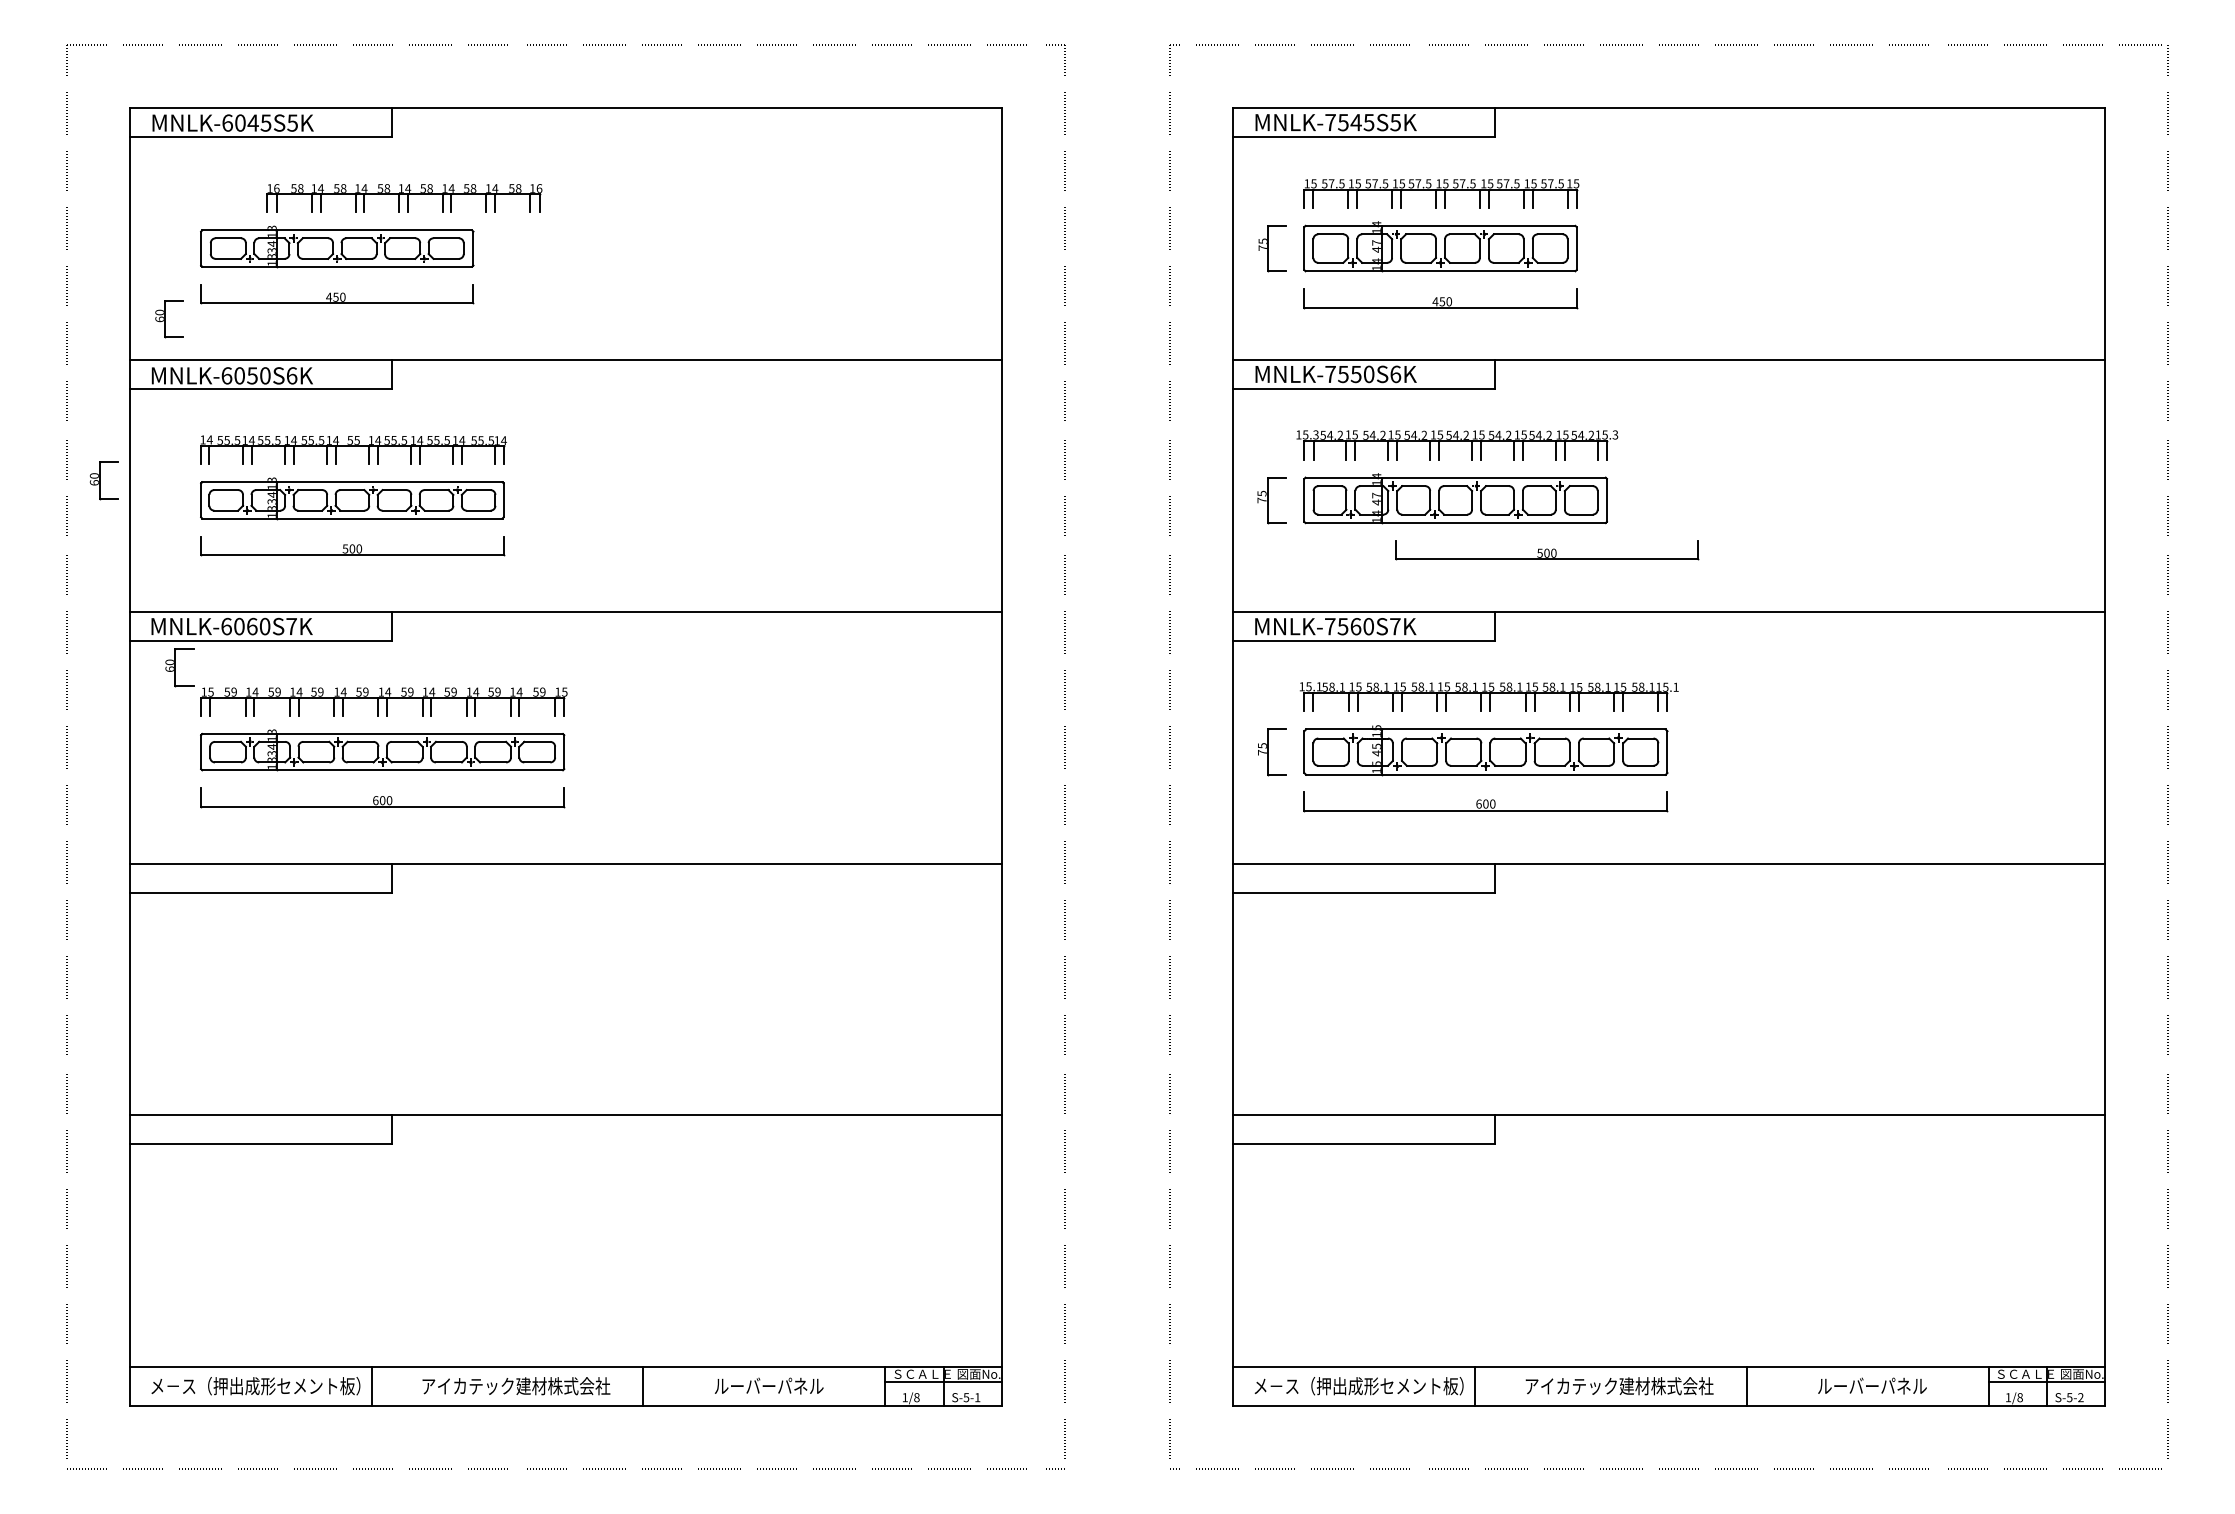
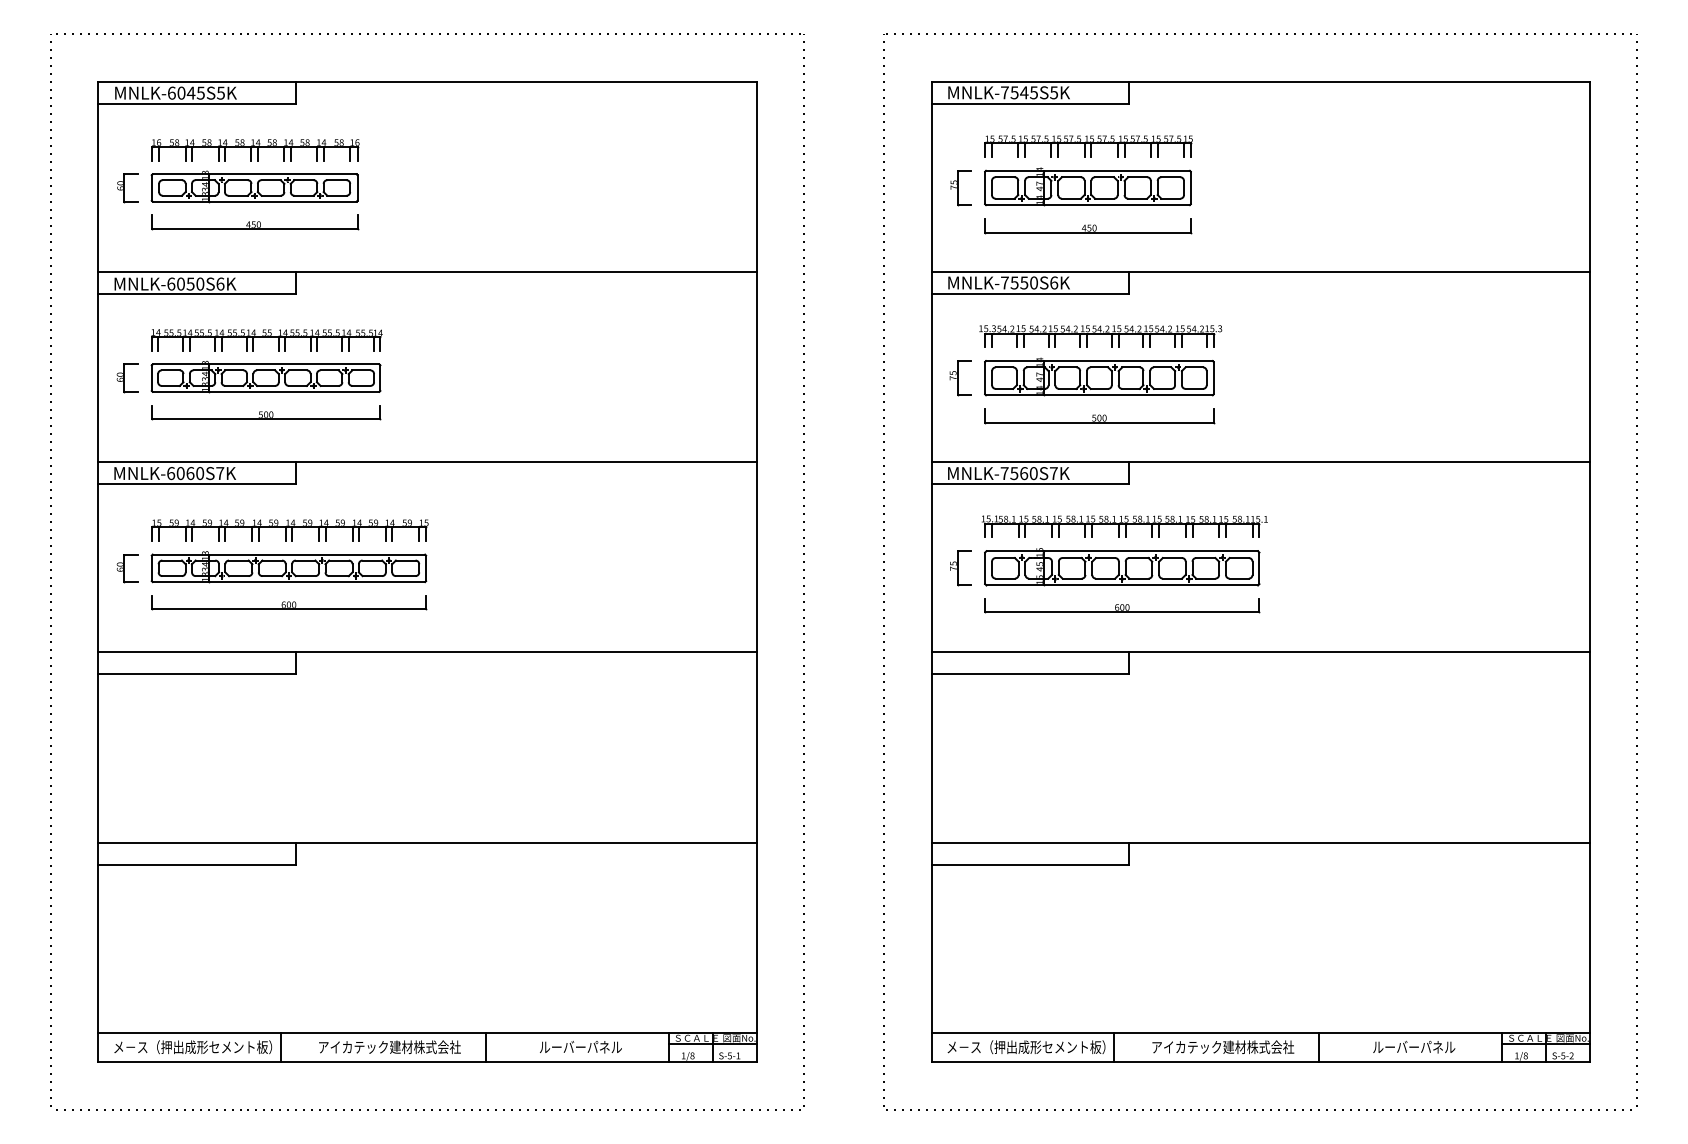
part: (404, 198) -> (255, 150), moved
part: (168, 319) -> (127, 188), moved
part: (104, 480) -> (127, 378), moved
part: (1547, 551) -> (1099, 416), moved
part: (179, 667) -> (127, 568), moved

